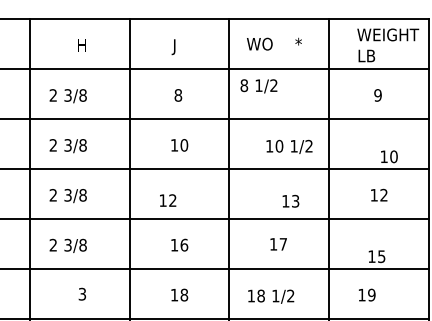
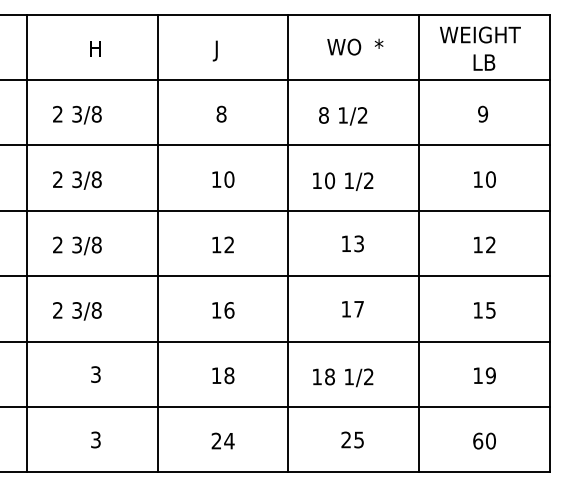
text: (388, 34) -> (480, 34), moved
text: (260, 43) -> (344, 46), moved
text: (366, 55) -> (484, 62), moved
text: (259, 86) -> (343, 116), moved
text: (289, 146) -> (343, 181), moved
text: (389, 156) -> (484, 179), moved
text: (167, 200) -> (222, 244), moved
text: (290, 201) -> (352, 243), moved
text: (376, 256) -> (484, 310), moved
text: (366, 294) -> (484, 375), moved

